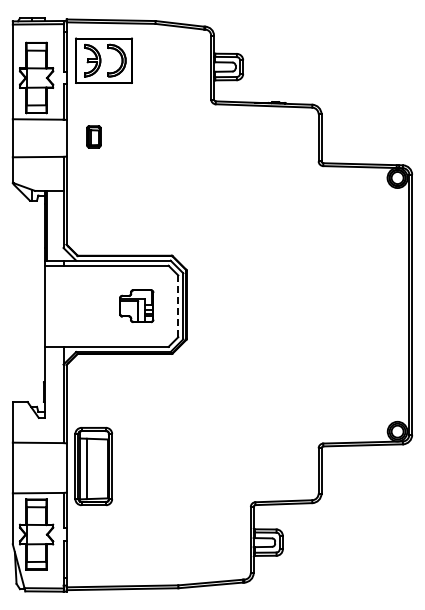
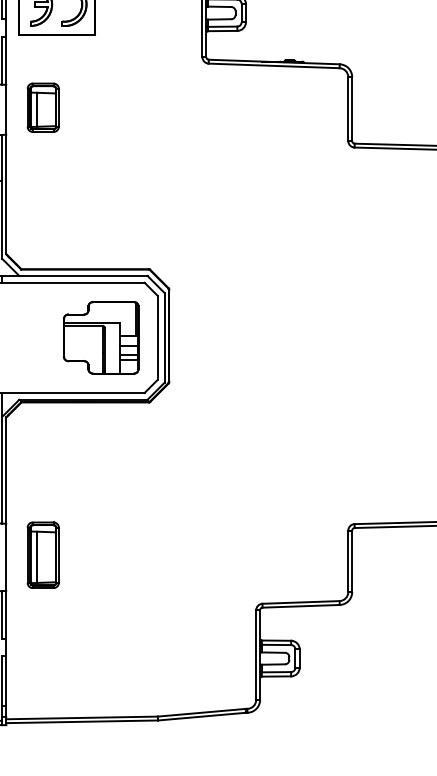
part: (93, 136) -> (42, 107), size x1.67
part: (136, 305) -> (101, 336), size x1.67
line: (178, 306) -> (158, 338), dashed -> solid
part: (93, 466) -> (42, 555), size x0.62

